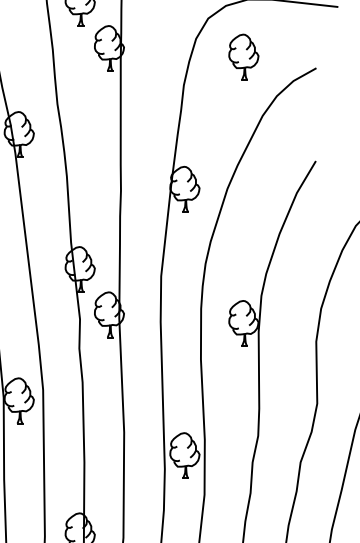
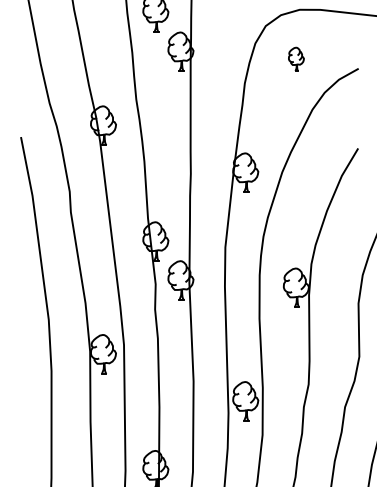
part: (244, 57) -> (296, 59), size x0.6

